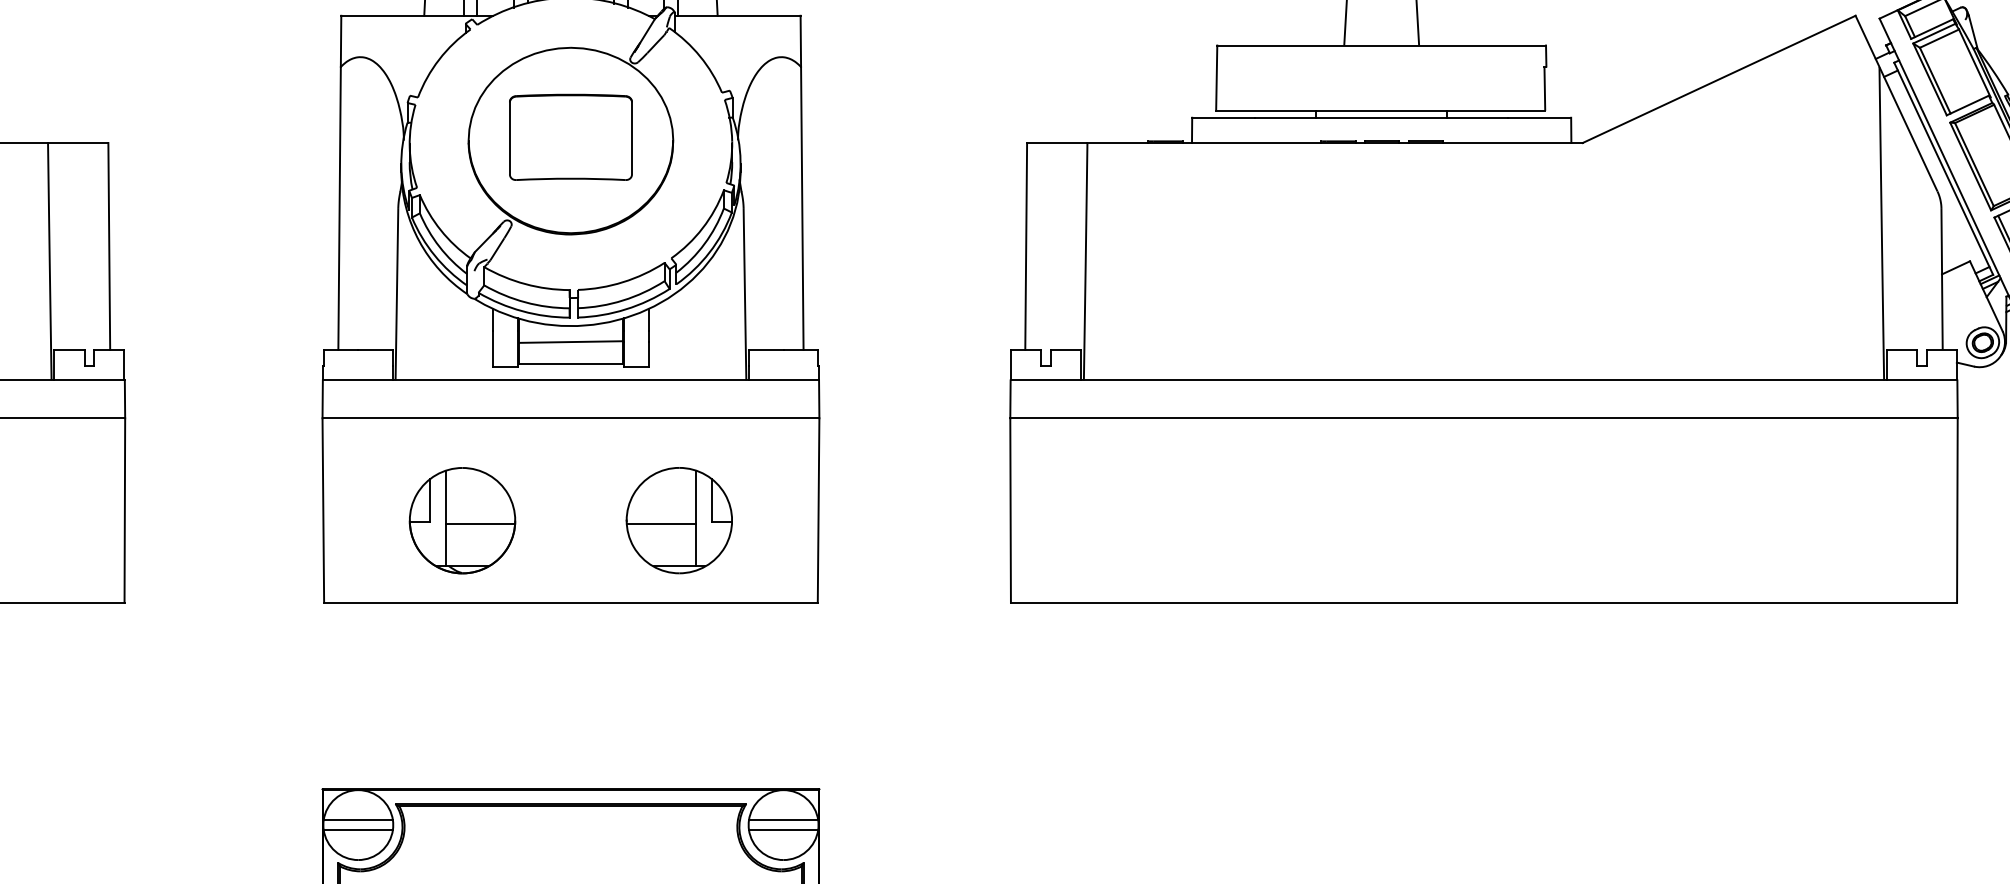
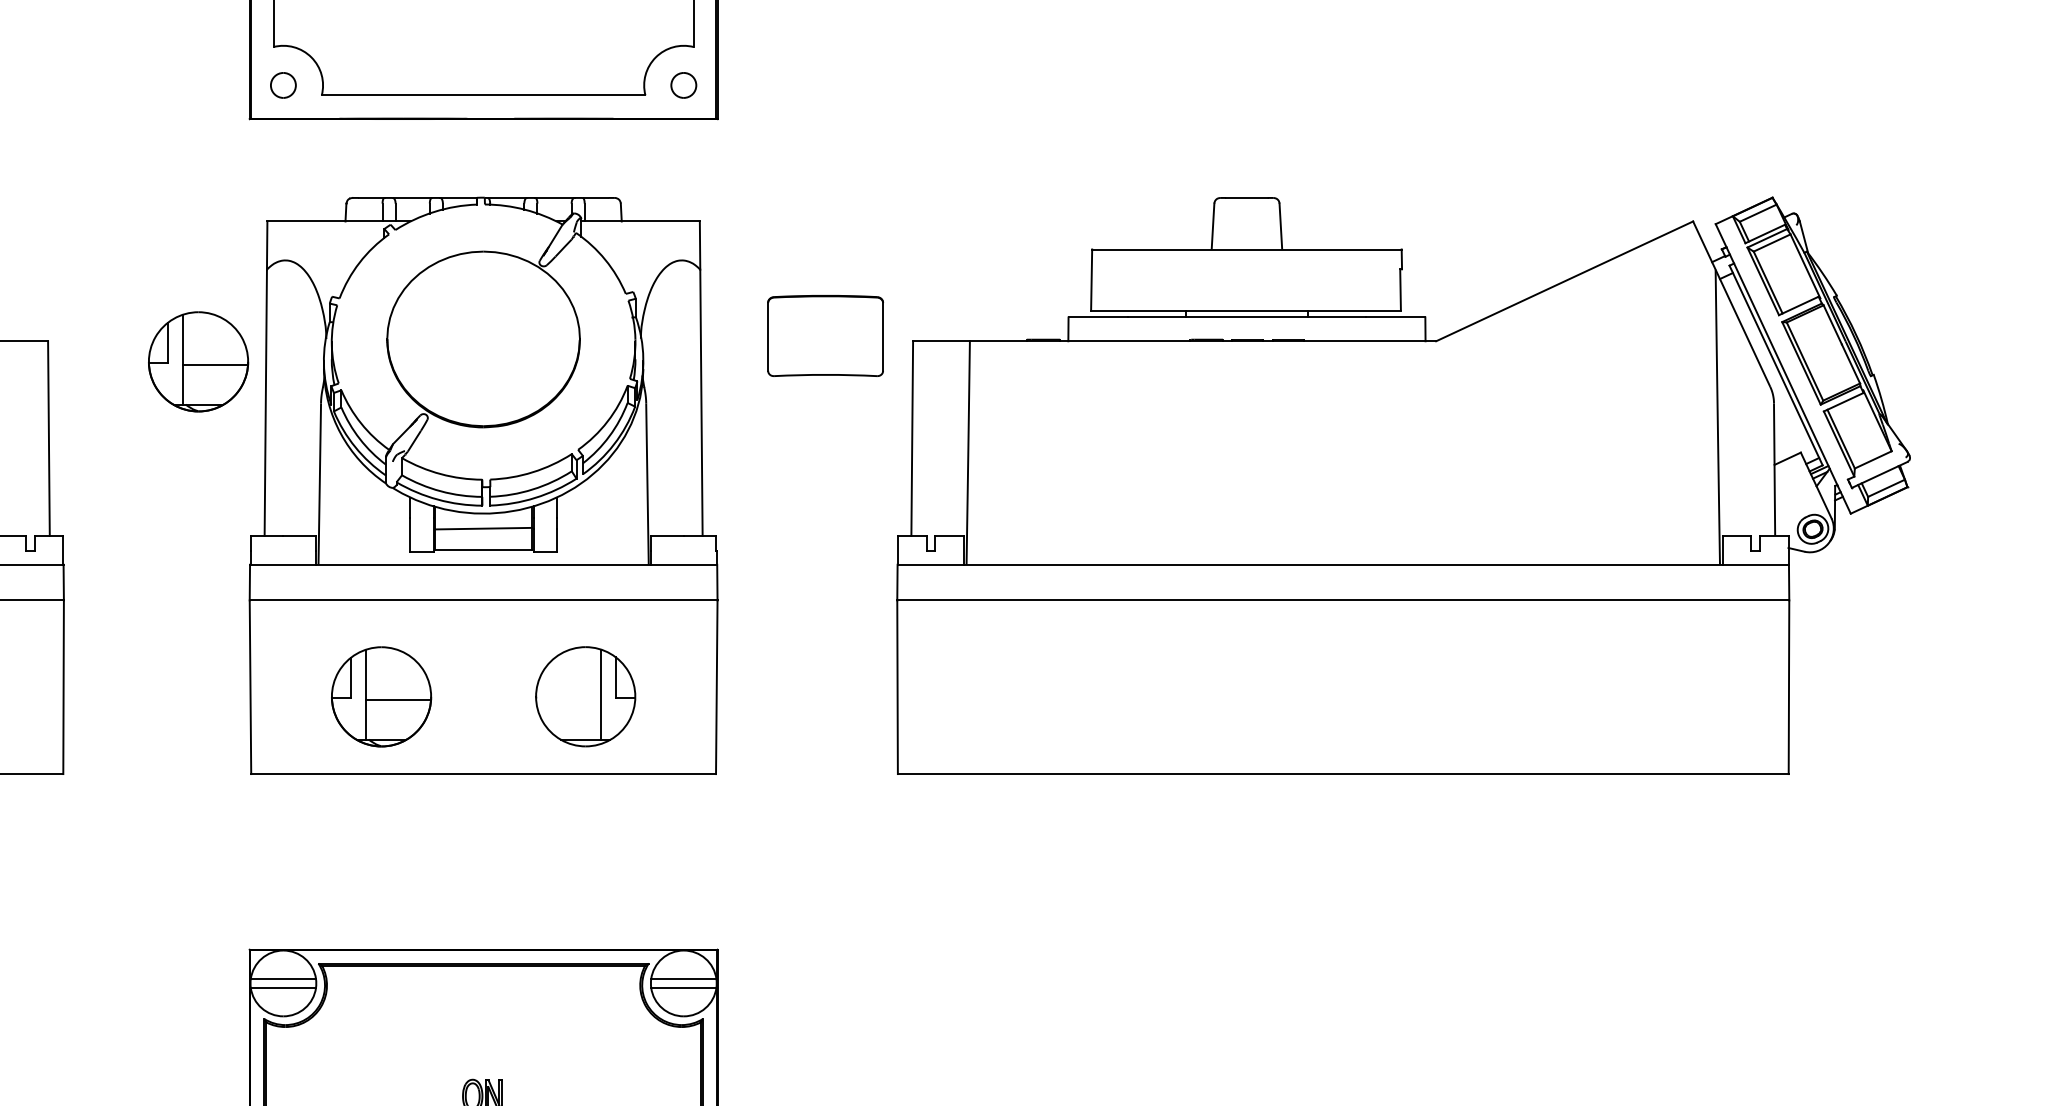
part: (570, 136) -> (825, 335), moved
part: (268, 164) -> (198, 361), added
line: (661, 523) -> (568, 699), removed

